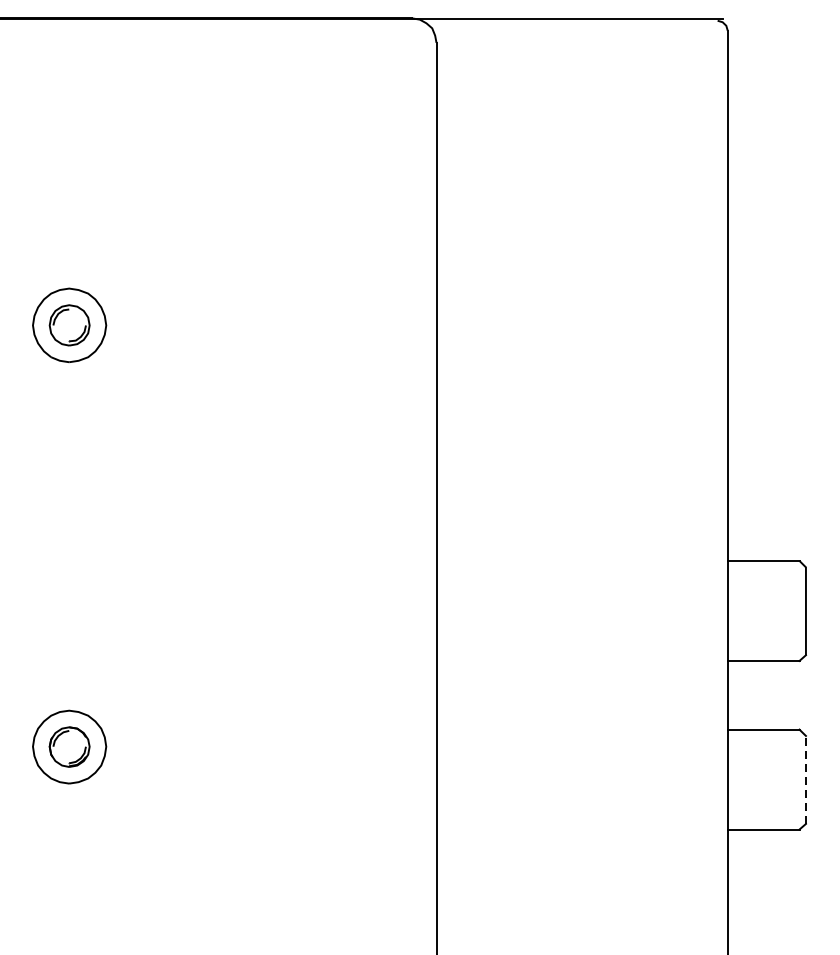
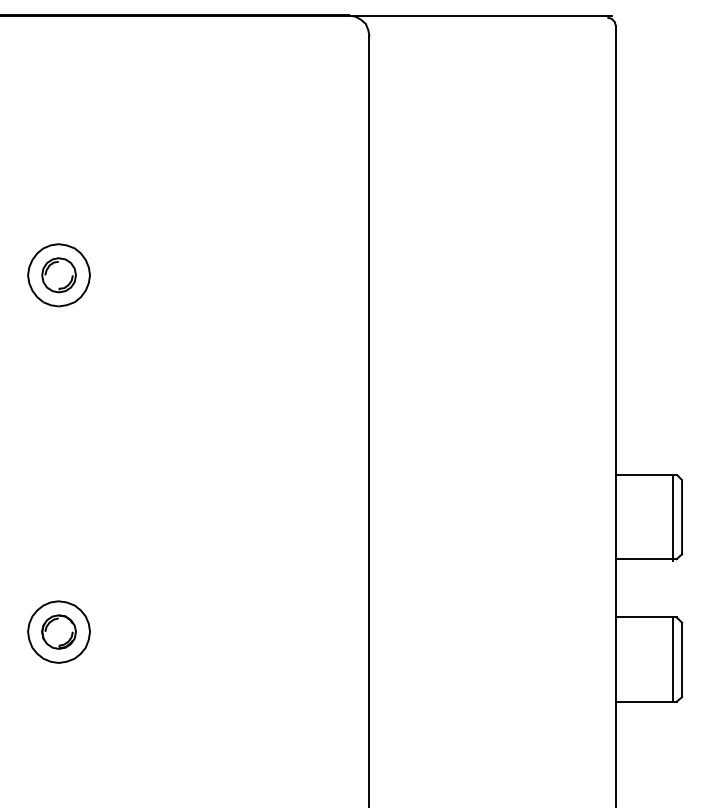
line: (794, 612) -> (672, 518), added
line: (794, 778) -> (672, 658), added
line: (806, 779) -> (682, 659), dashed -> solid

